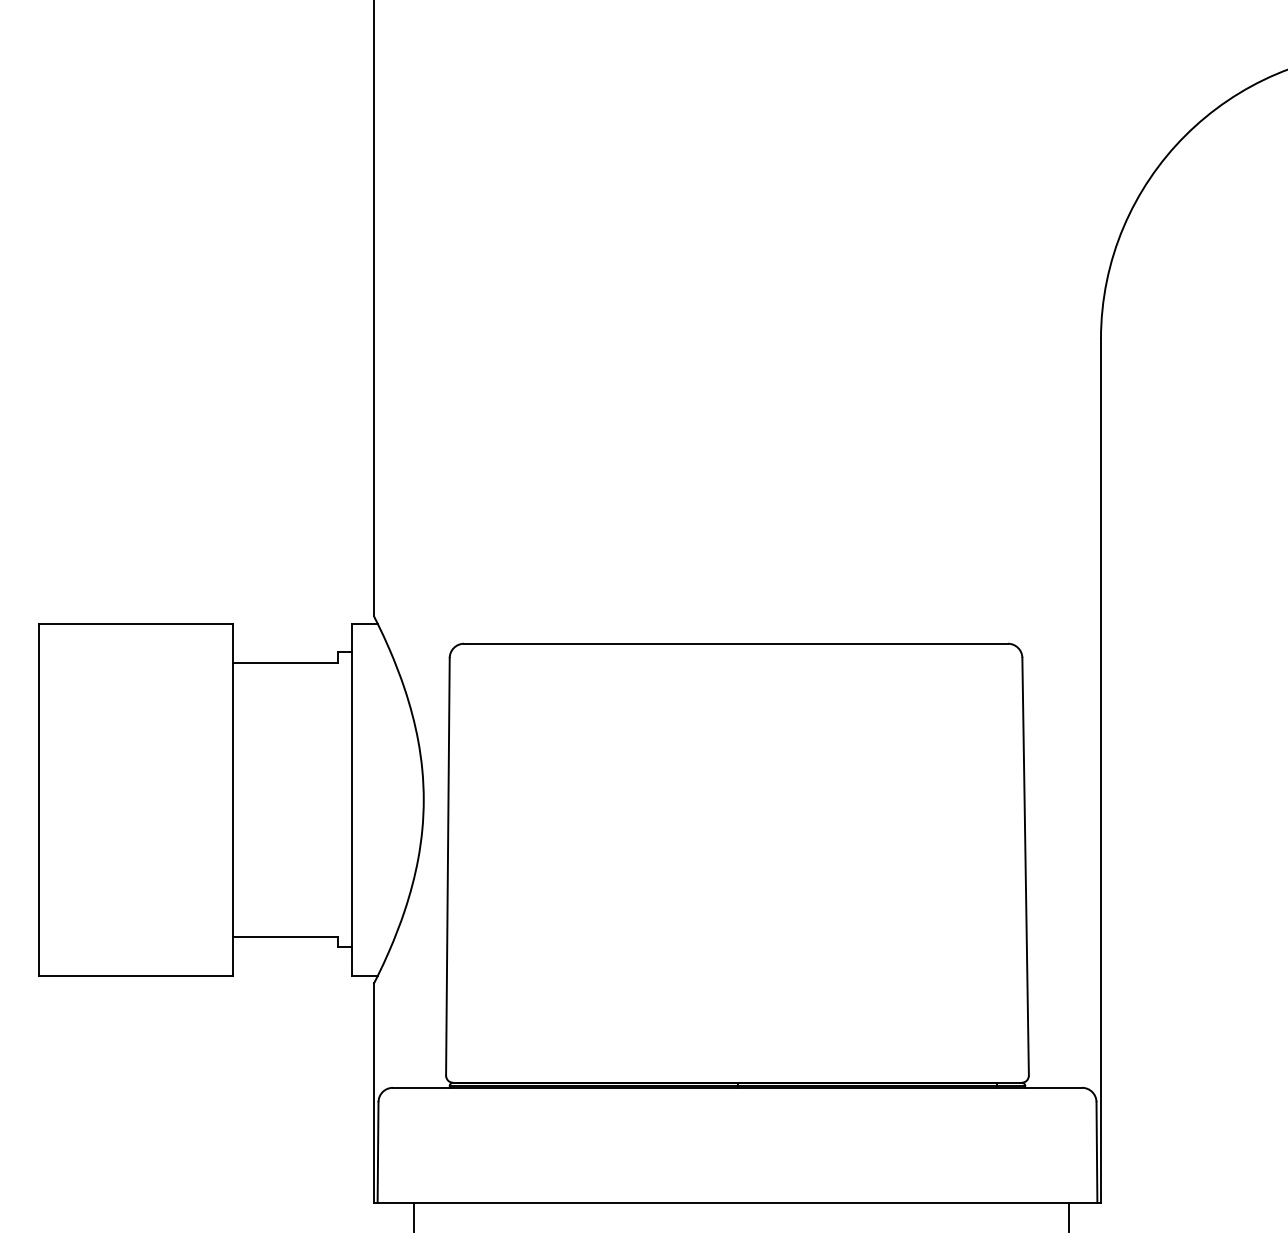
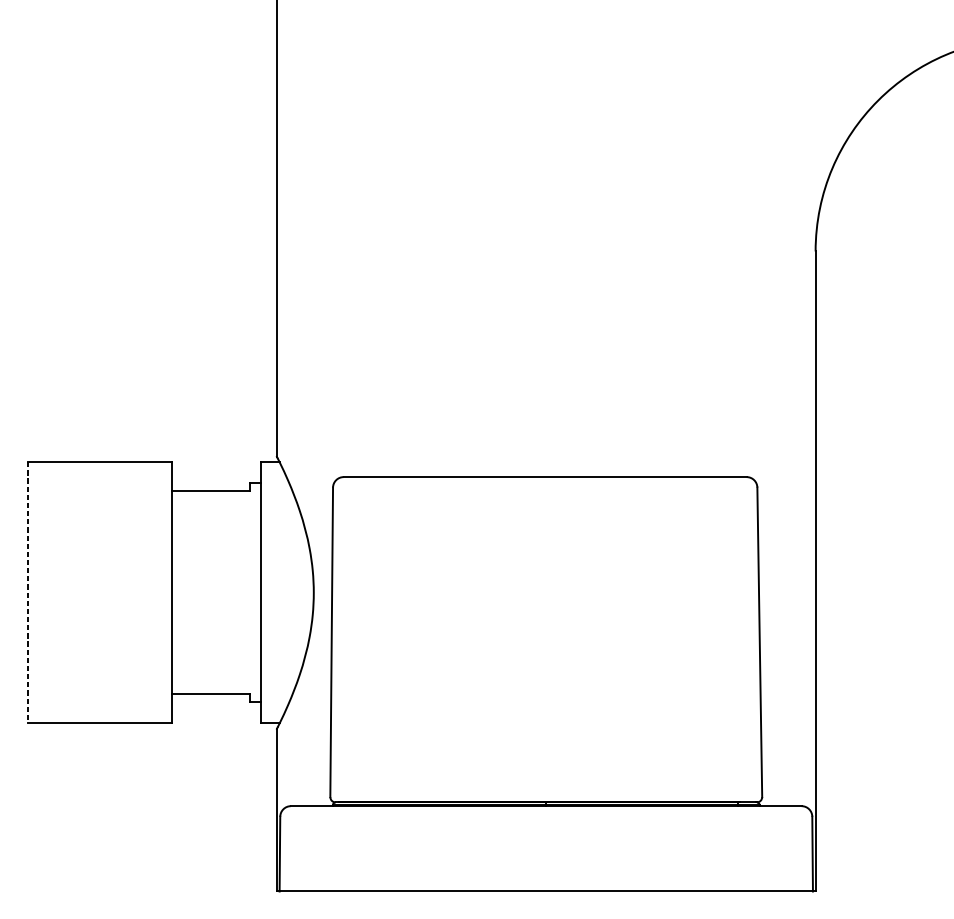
line: (38, 800) -> (28, 593), solid -> dashed
line: (413, 1216) -> (306, 901), removed
line: (1068, 1216) -> (791, 901), removed

